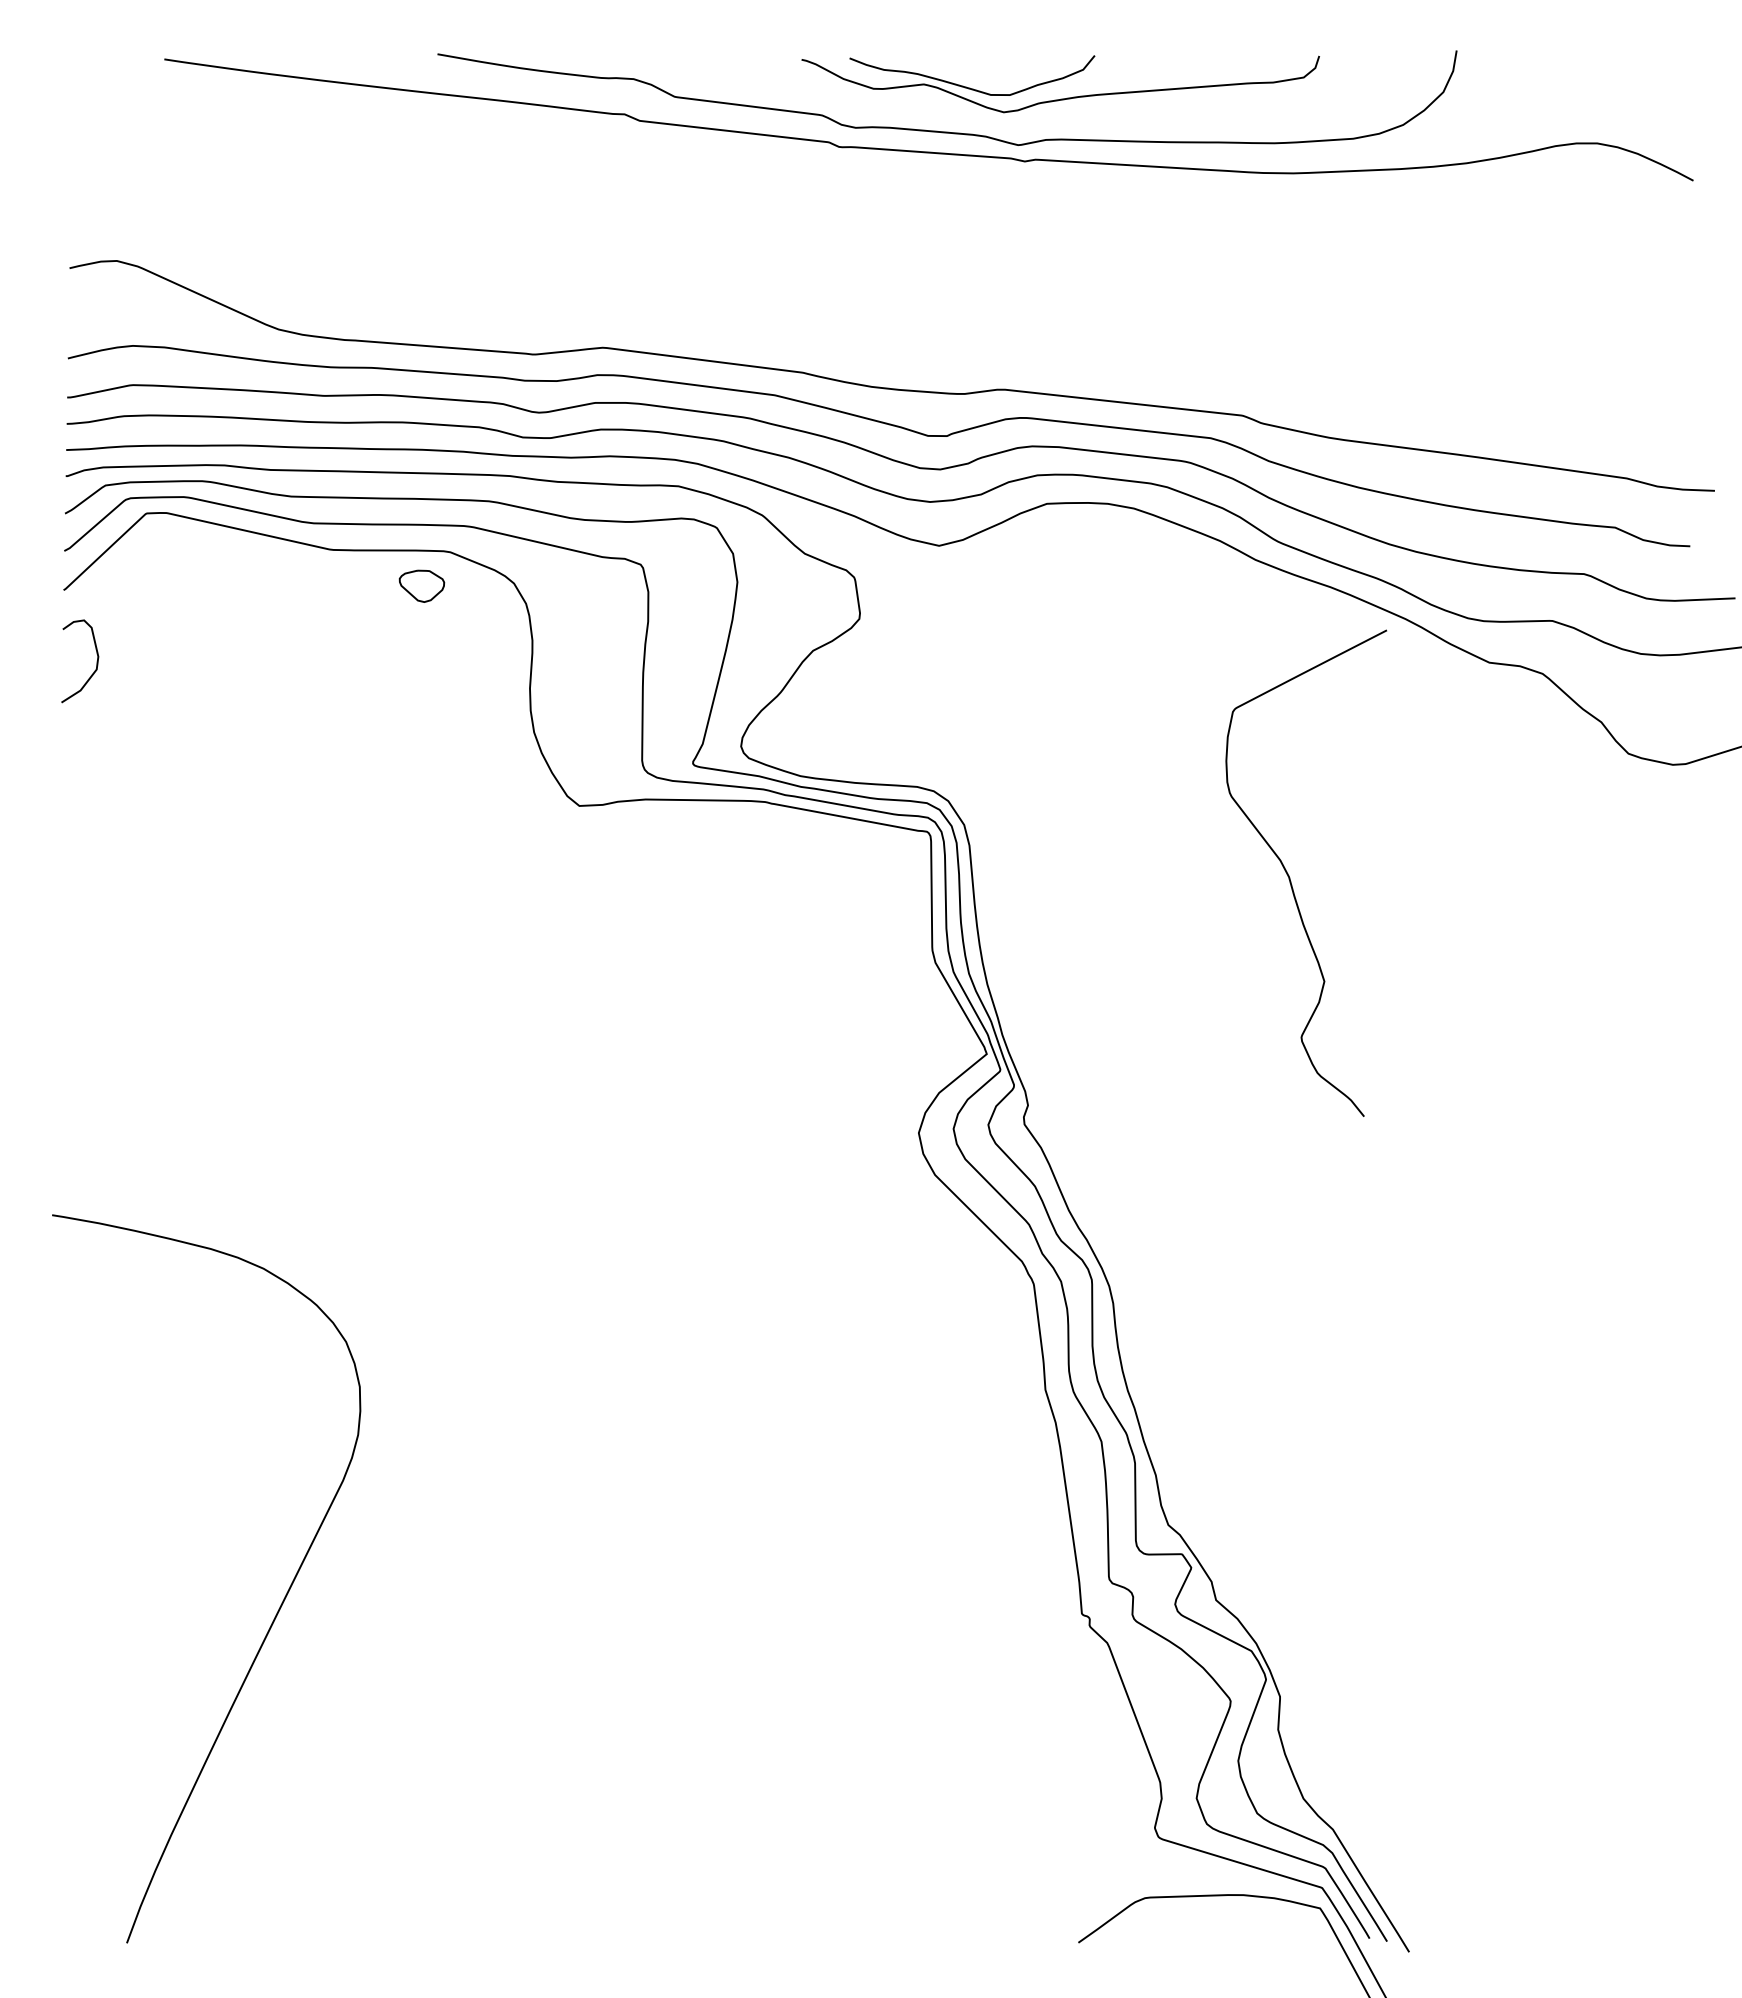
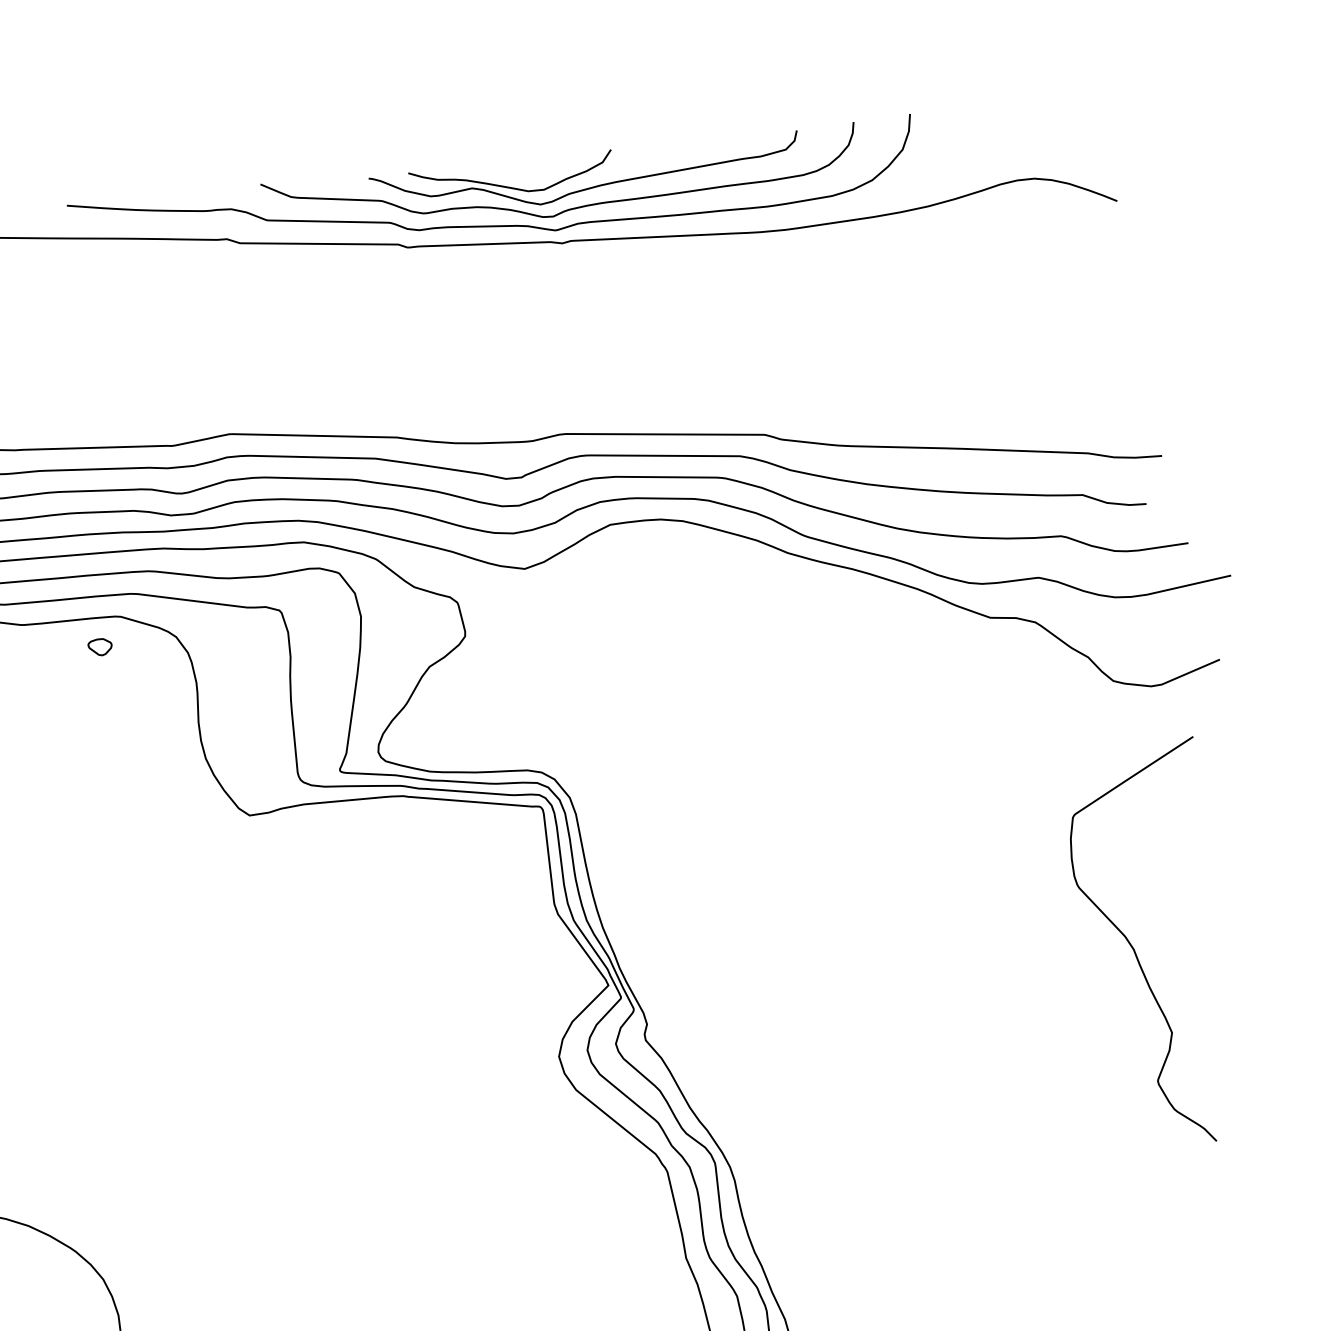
curve: (1034, 121) -> (566, 209), added
part: (421, 585) -> (99, 646), size x0.62
curve: (1290, 877) -> (1134, 949), moved

